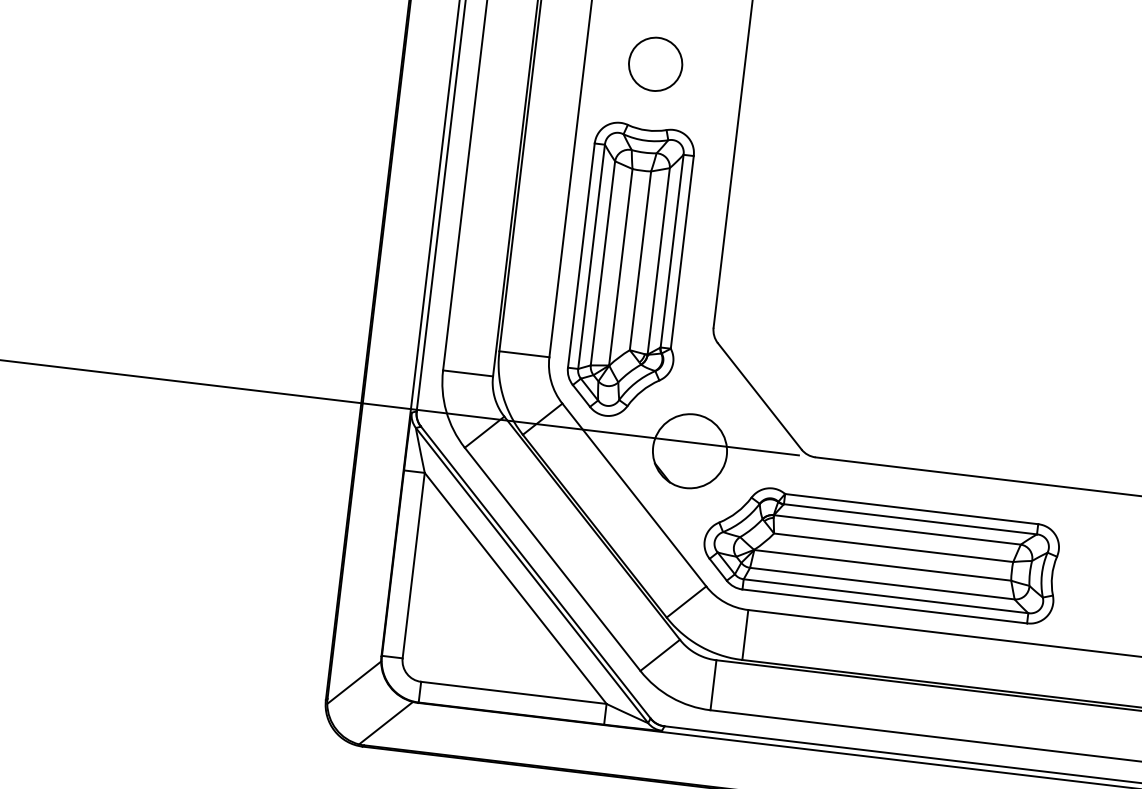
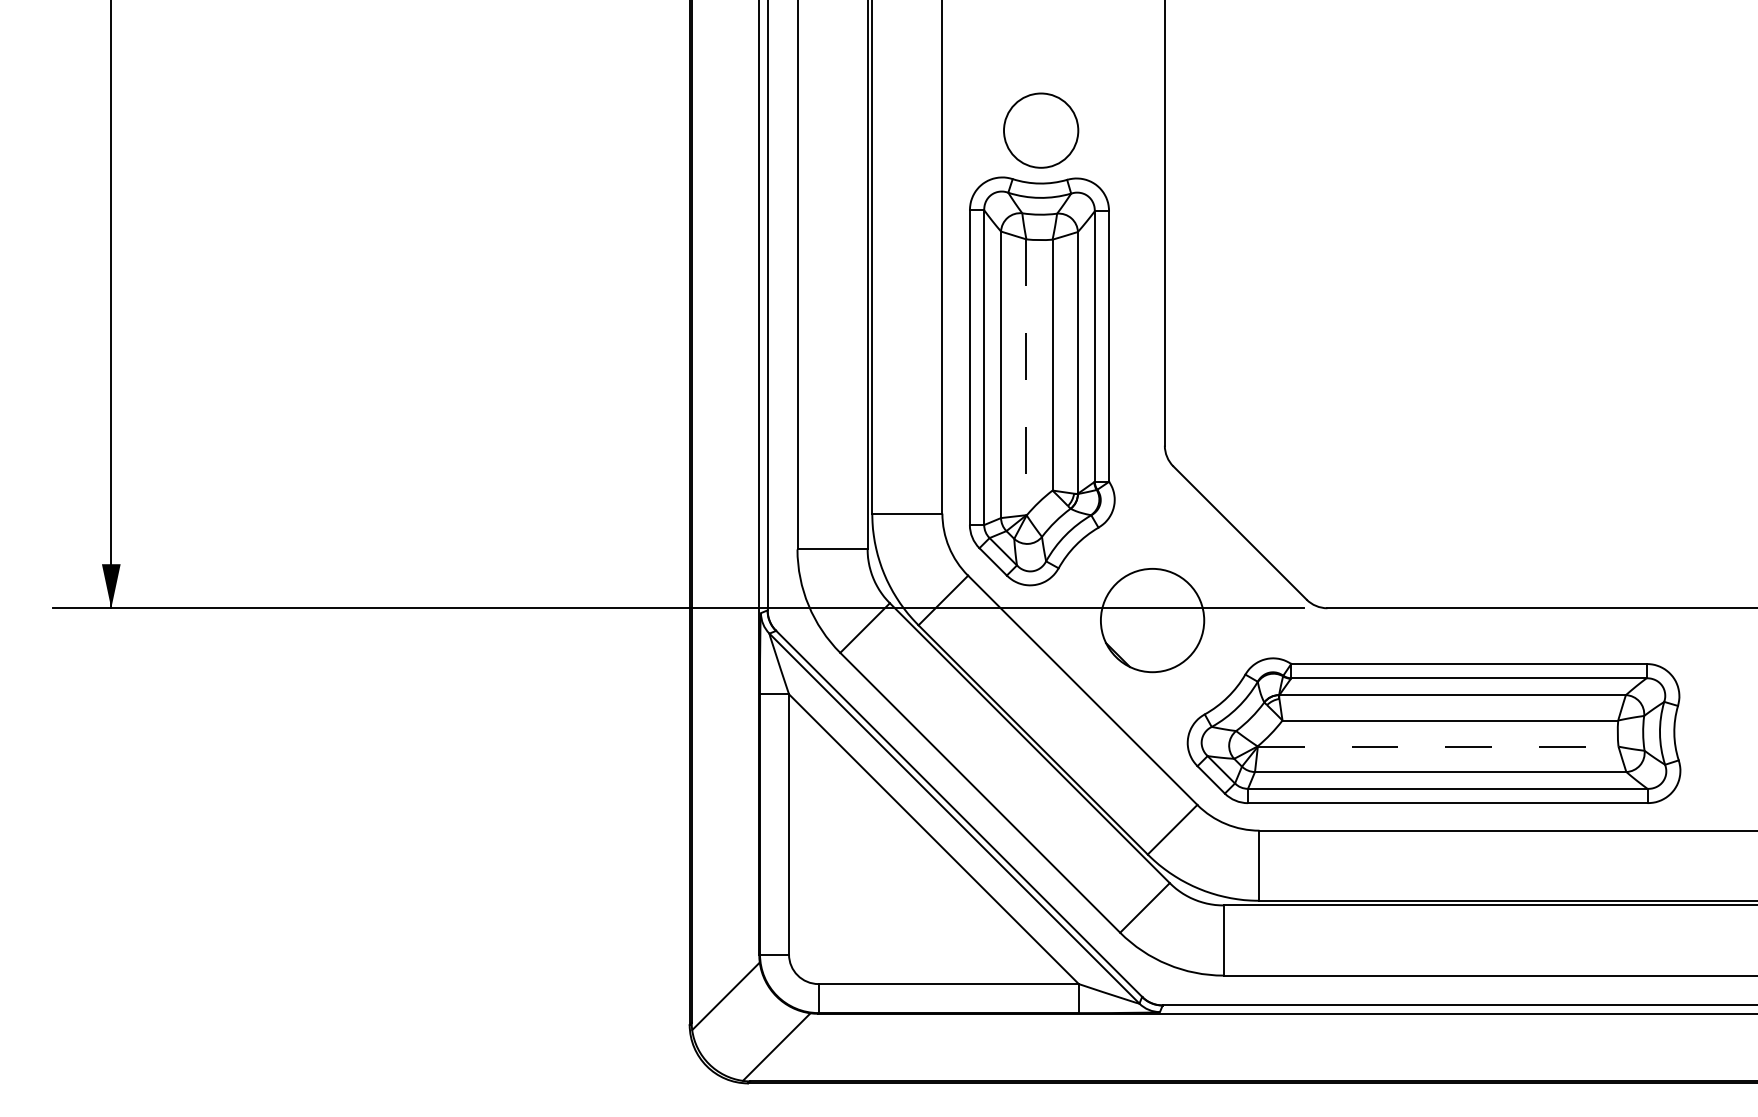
circle: (655, 64) -> (1041, 130), moved
line: (620, 267) -> (1026, 377), solid -> dashed
line: (882, 565) -> (1438, 746), solid -> dashed

